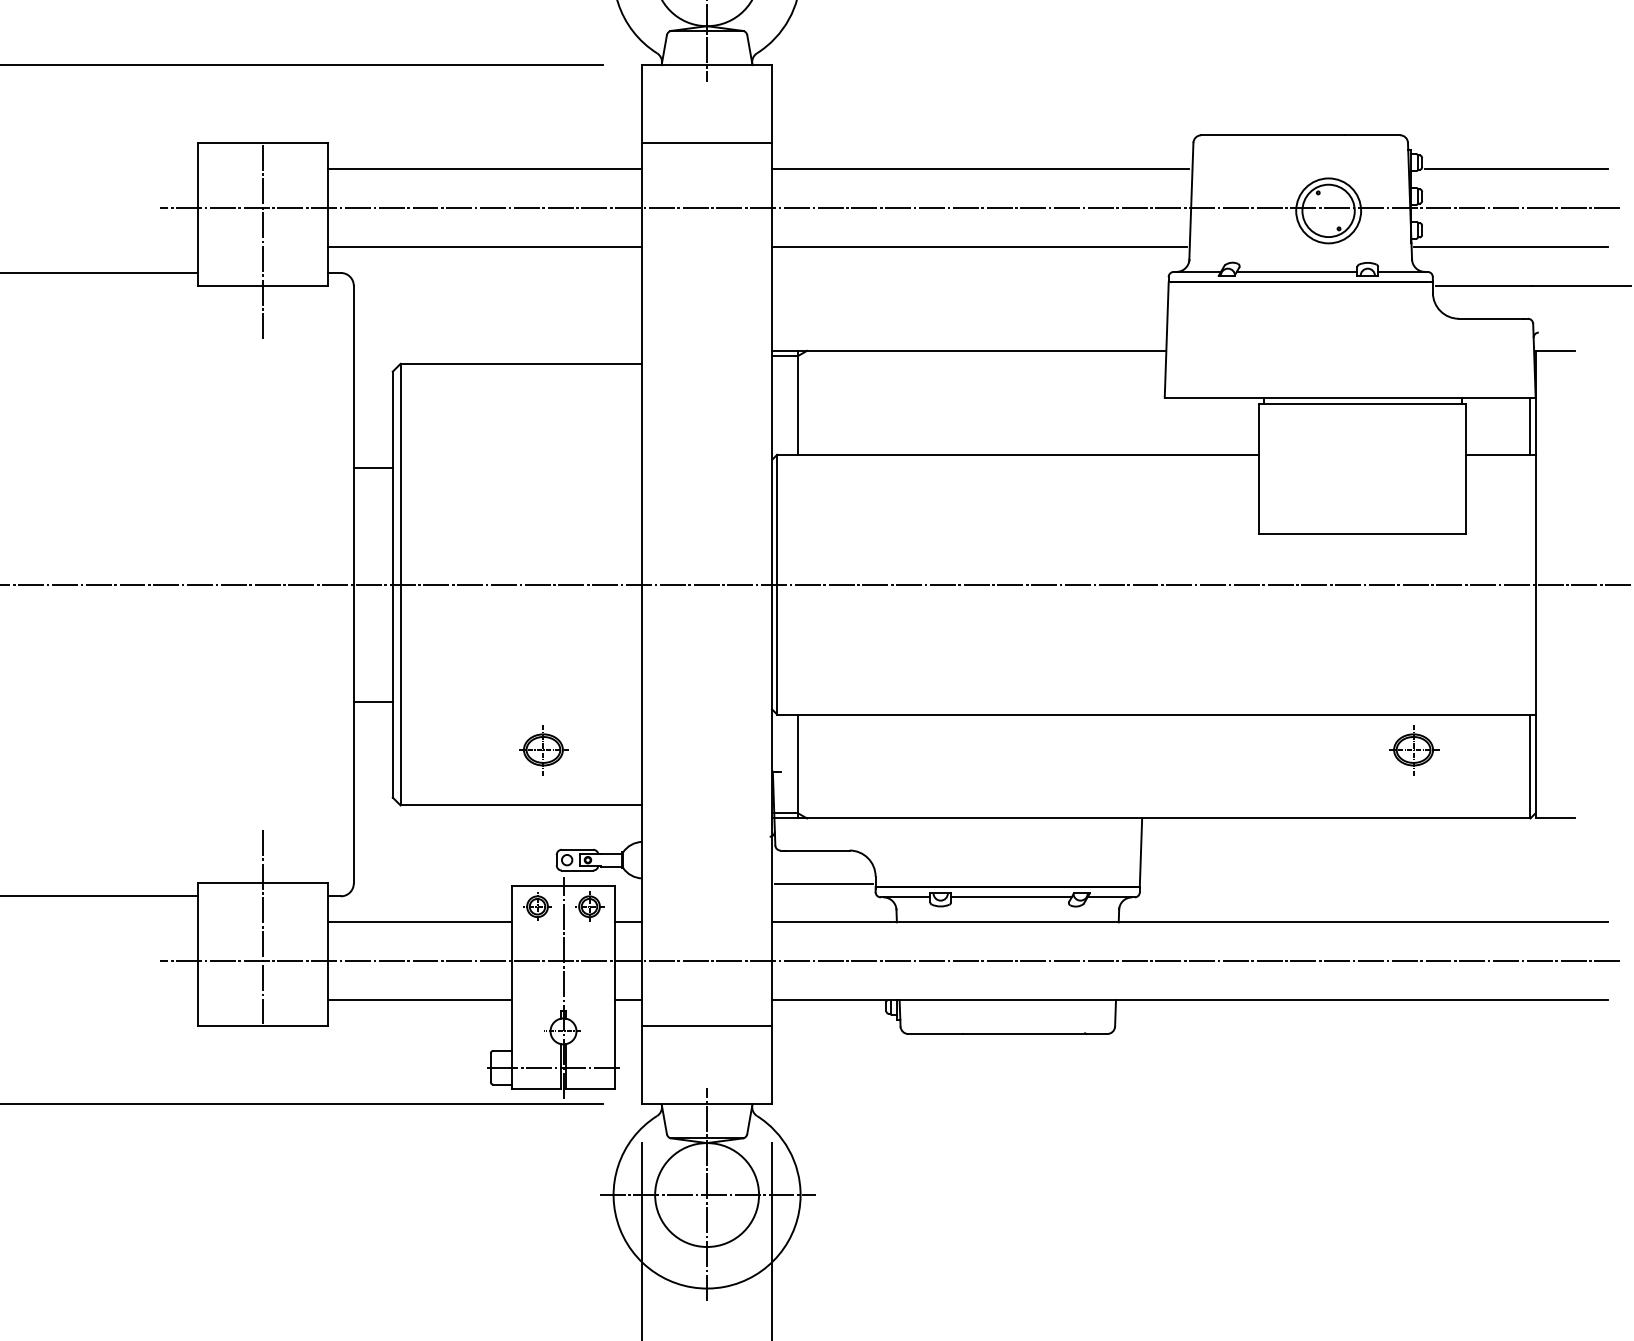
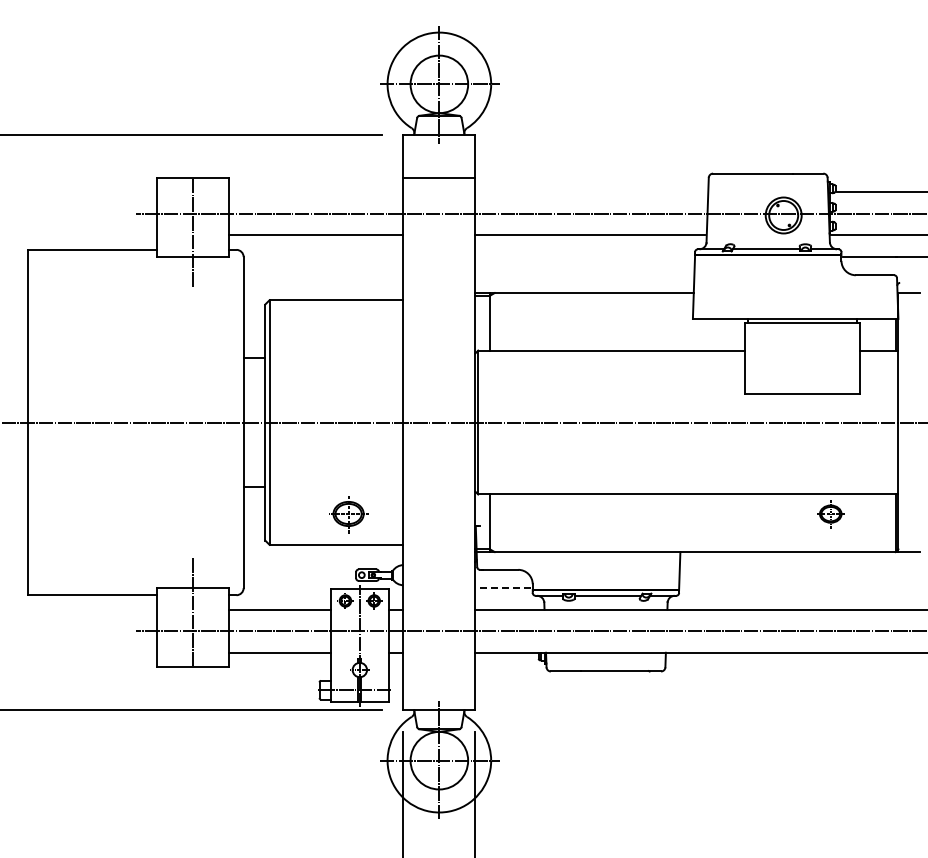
line: (485, 169) -> (316, 192), removed
line: (979, 169) -> (590, 192), removed
part: (543, 750) -> (348, 514), size x1.4
line: (822, 884) -> (503, 588), solid -> dashed
line: (707, 1026) -> (439, 667), removed

